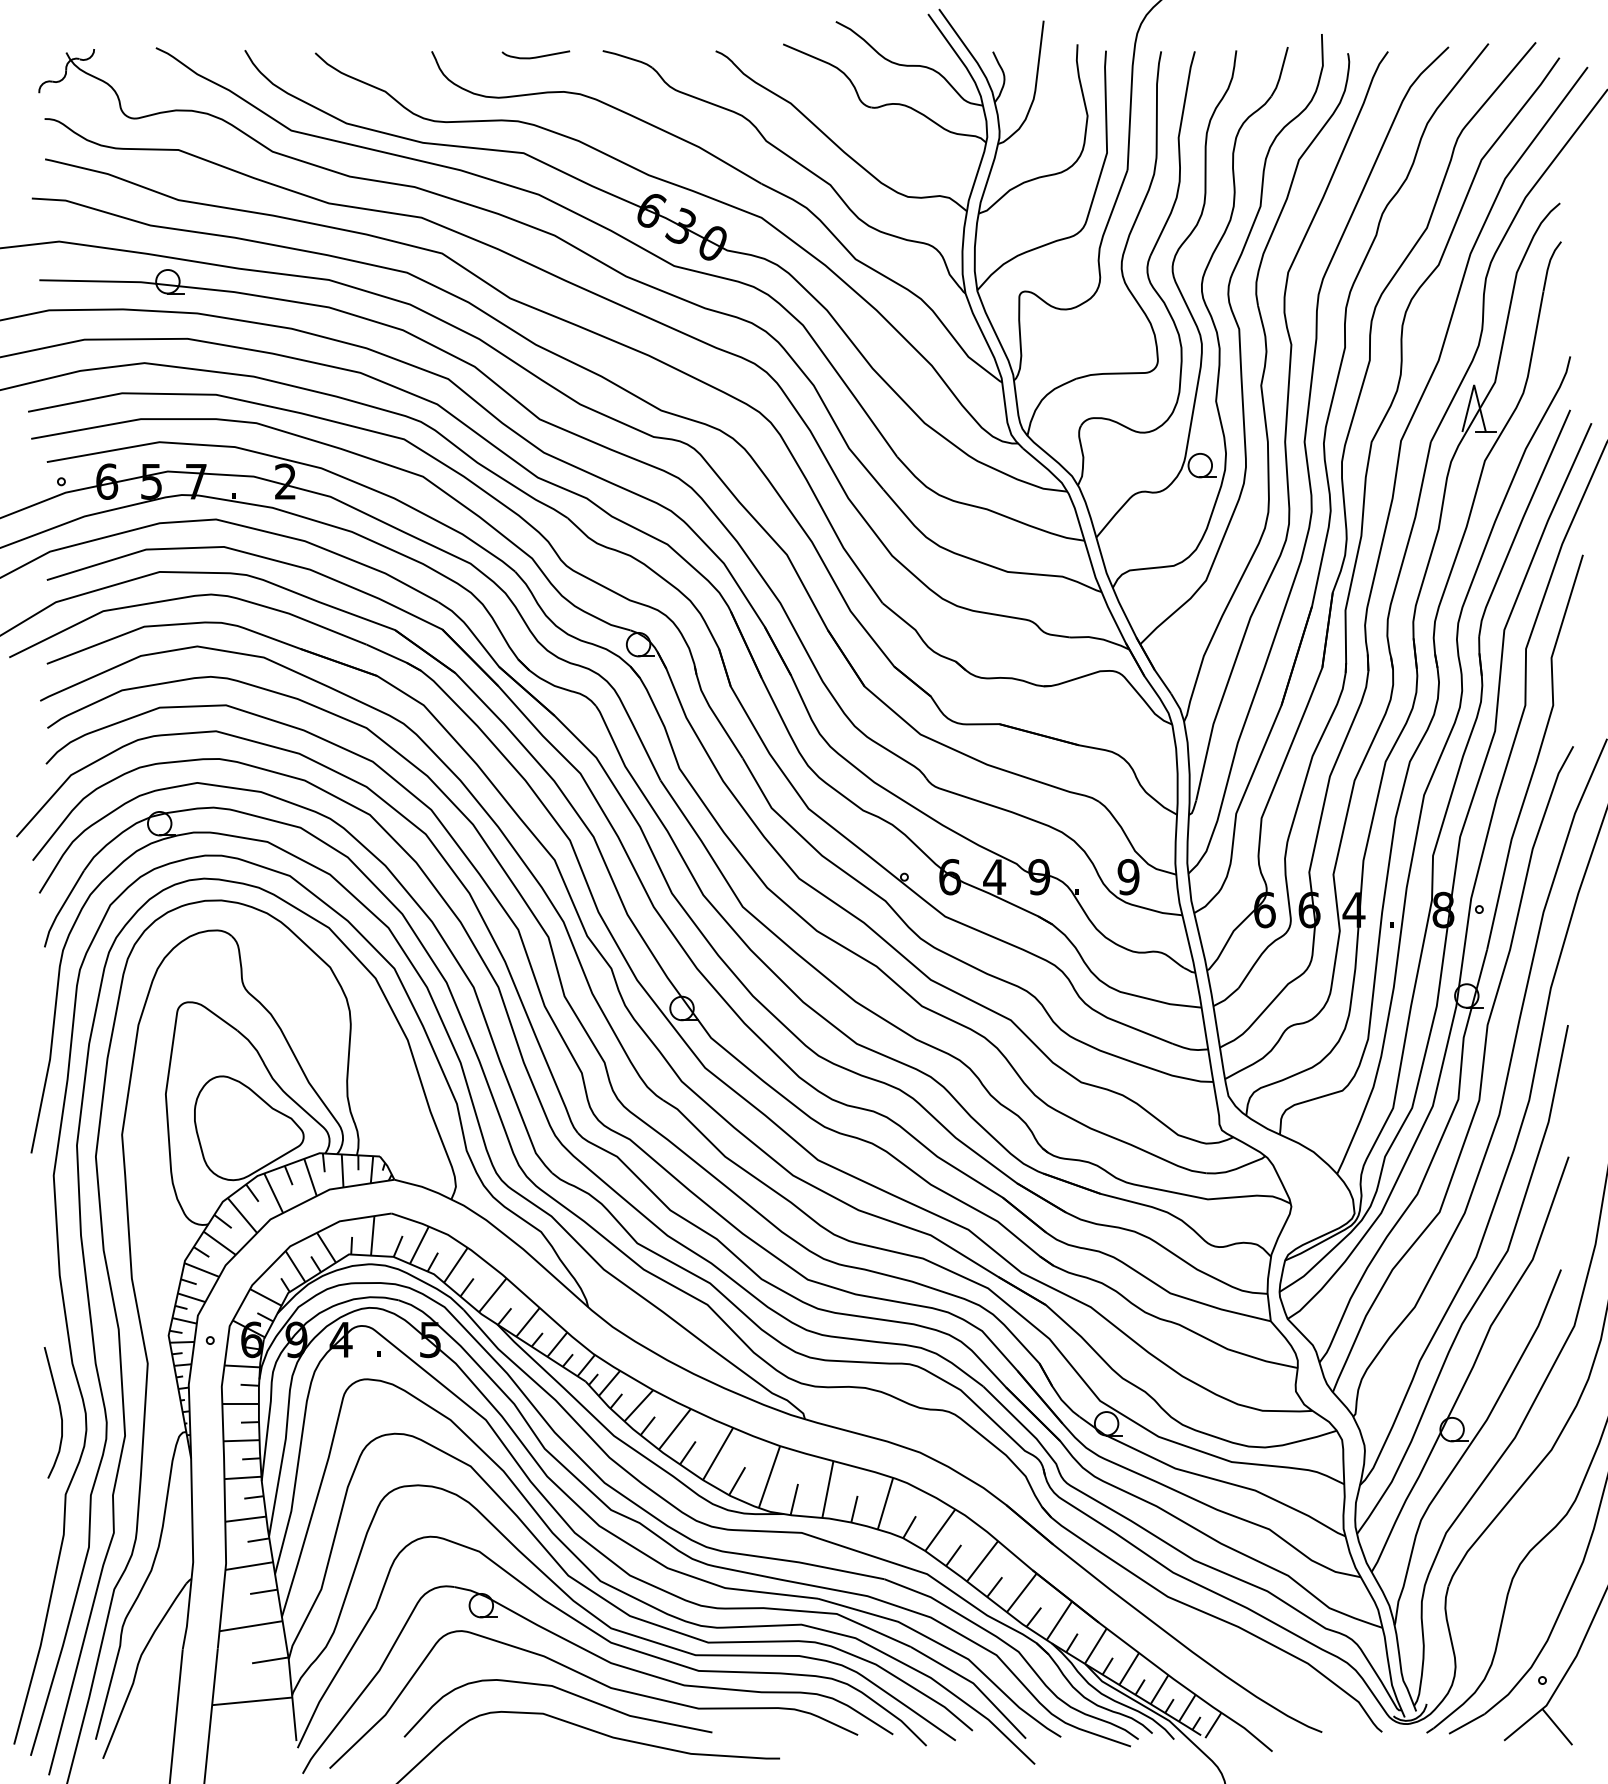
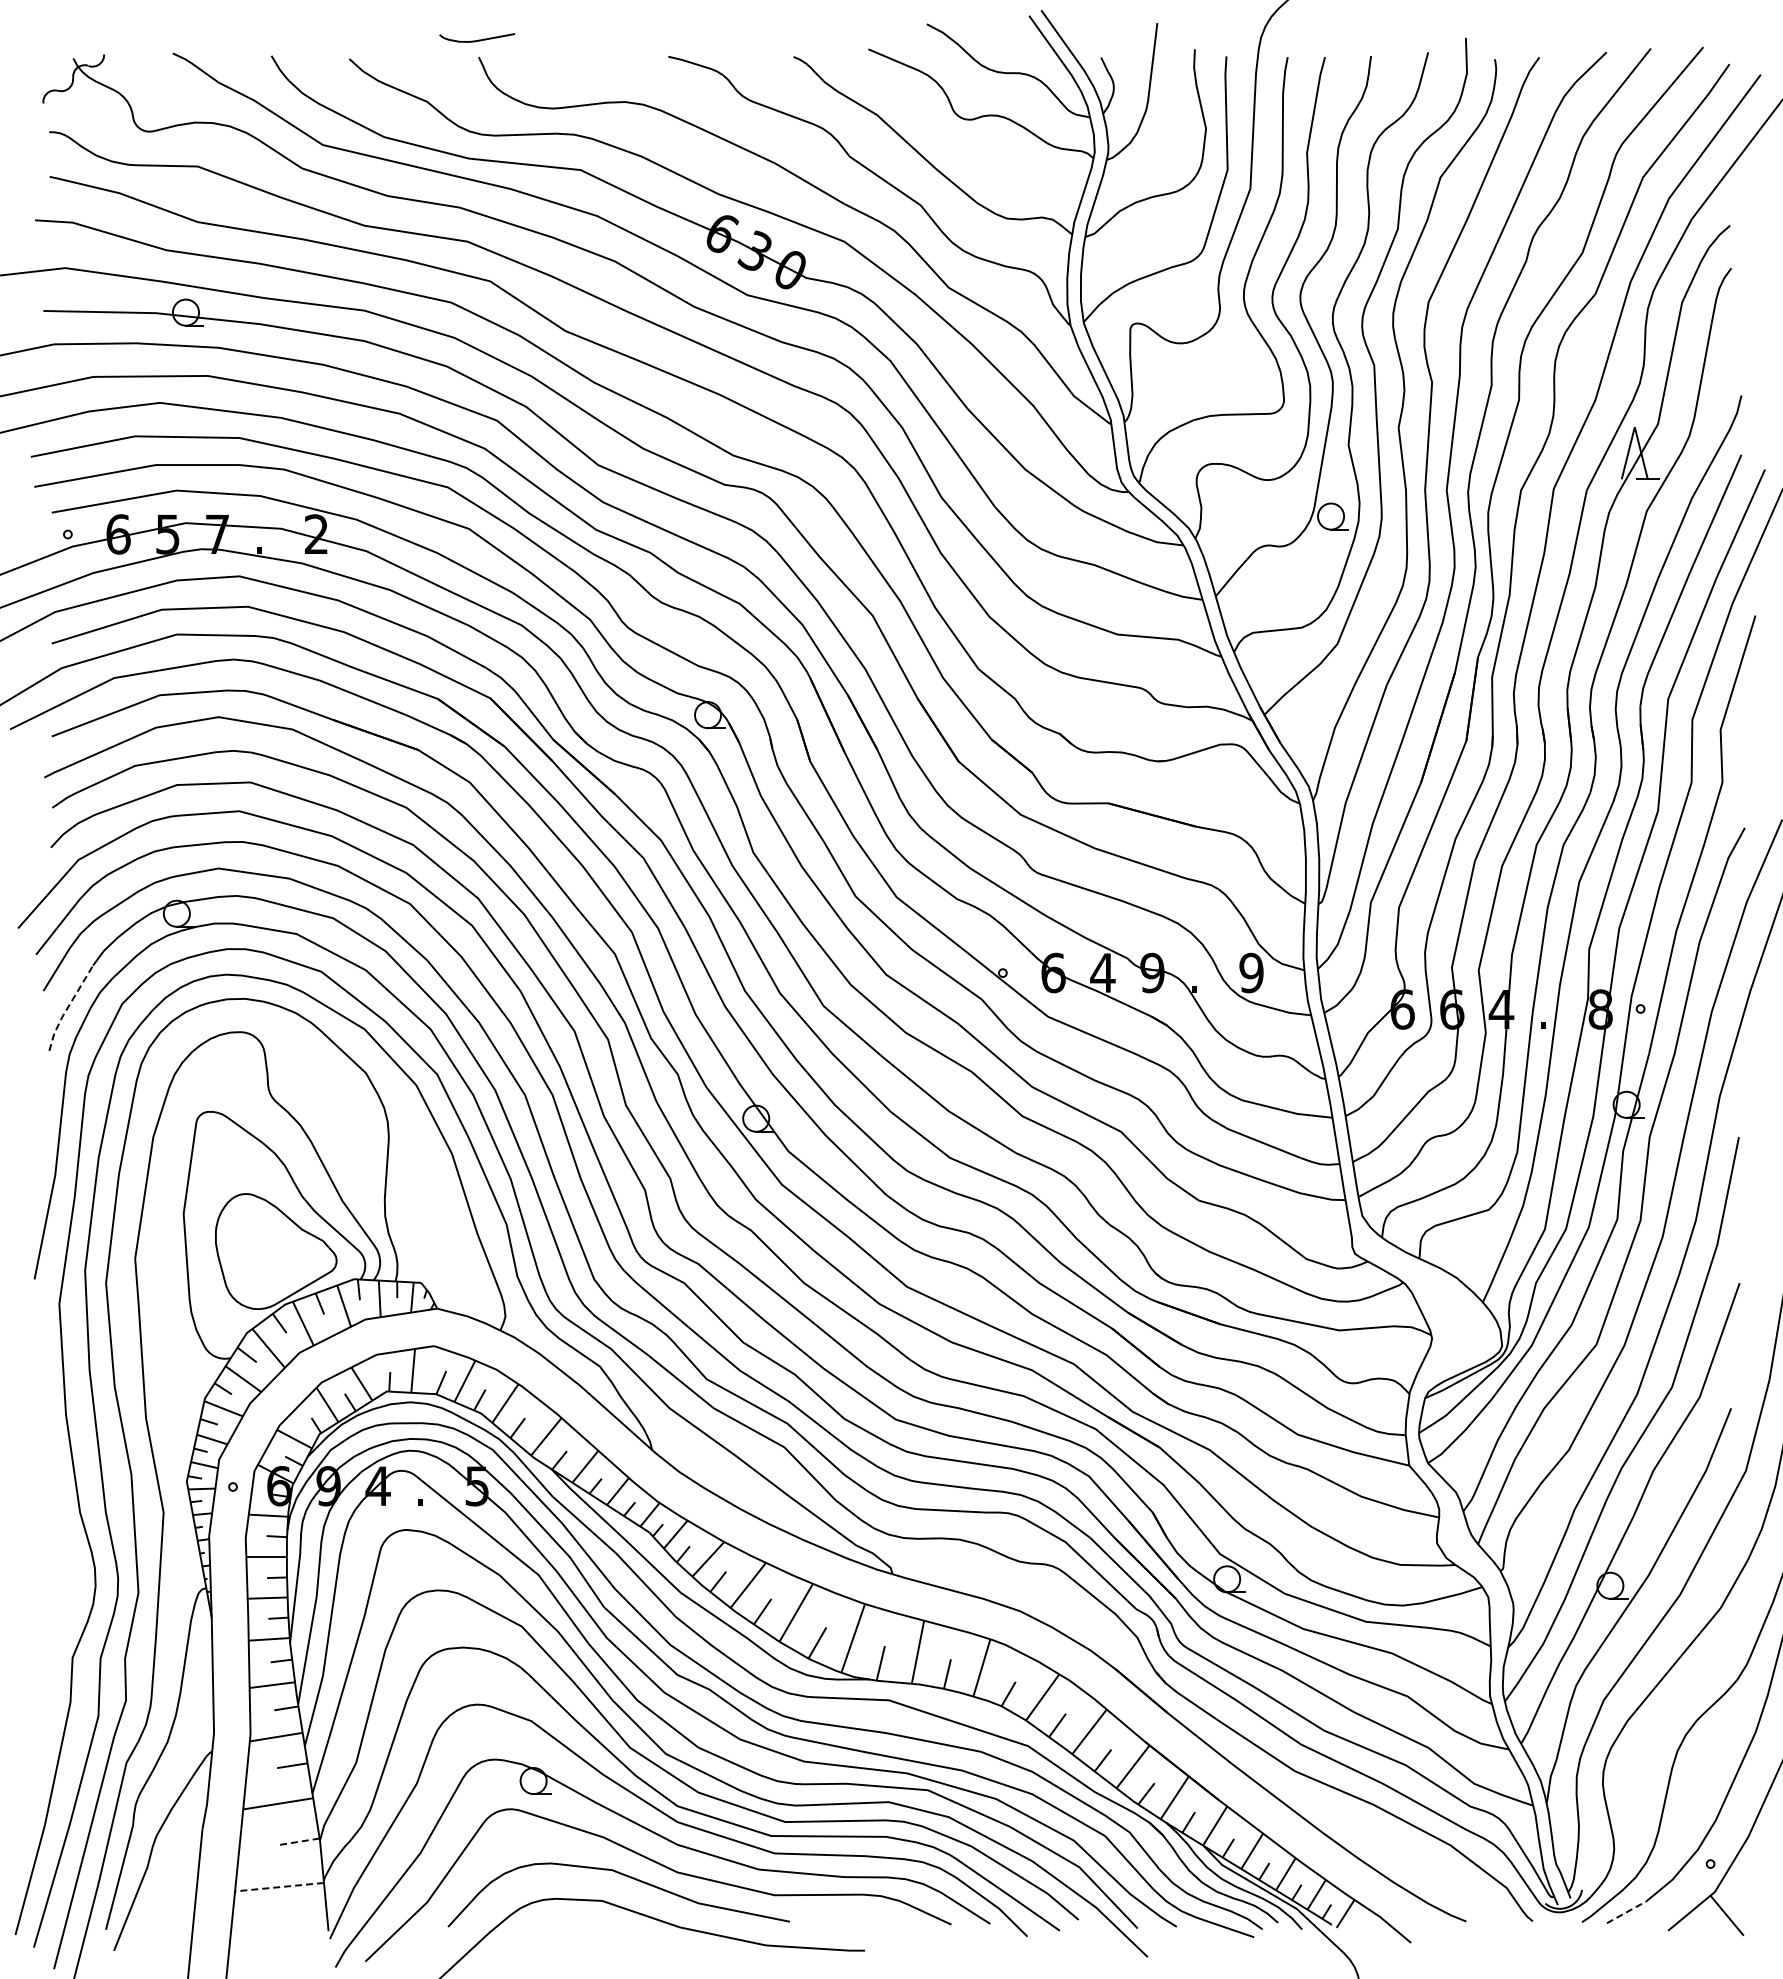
curve: (537, 56) -> (478, 39), moved
line: (61, 909) -> (67, 1008), solid -> dashed
curve: (59, 1410) -> (65, 1564), removed
line: (269, 1660) -> (298, 1841), solid -> dashed
line: (252, 1701) -> (279, 1887), solid -> dashed
line: (1466, 1724) -> (1626, 1912), solid -> dashed

